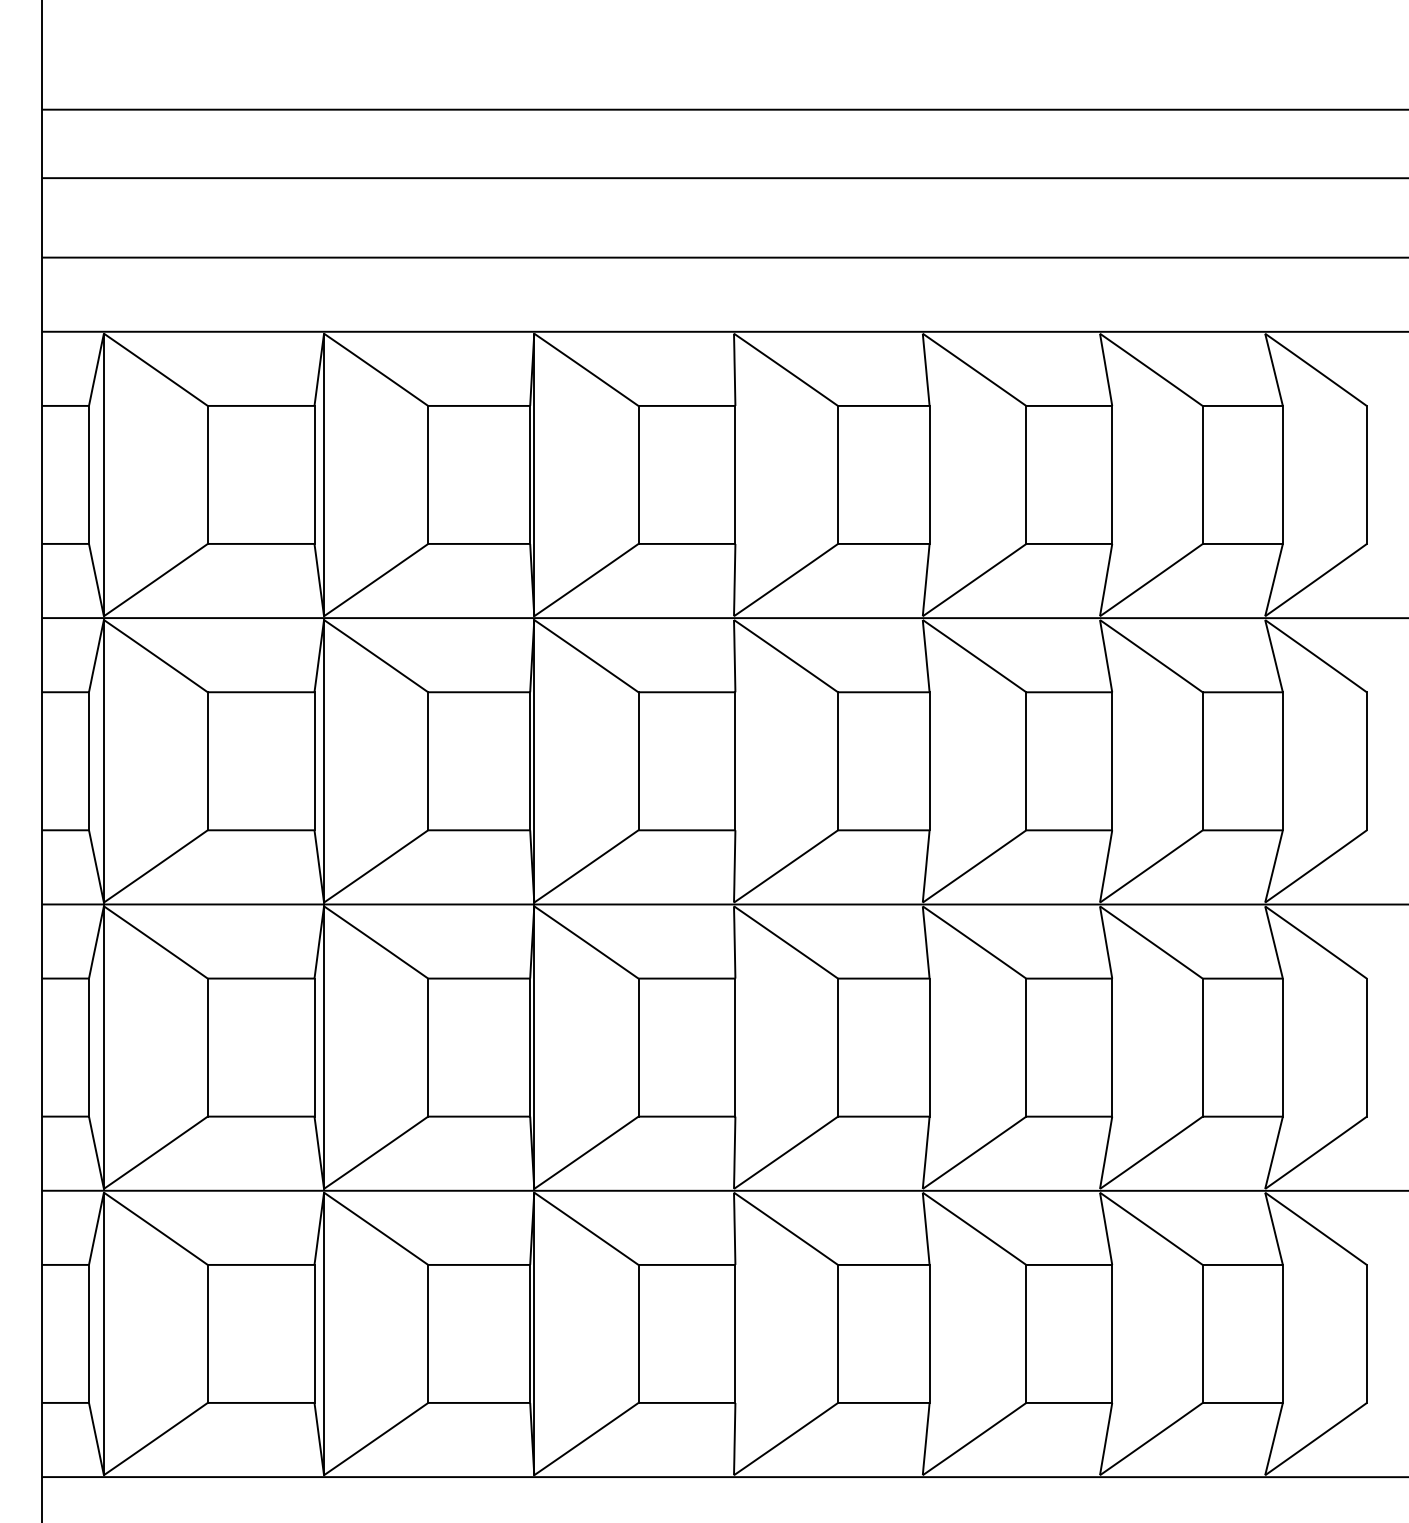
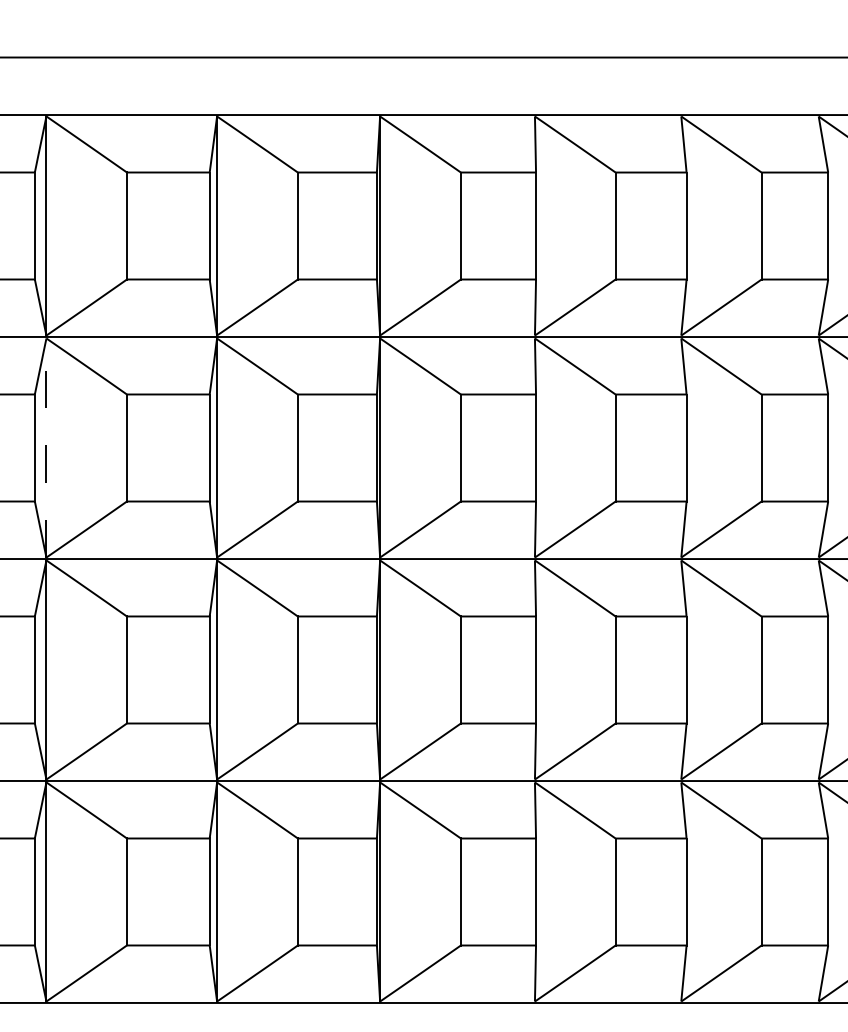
line: (103, 760) -> (46, 447), solid -> dashed

